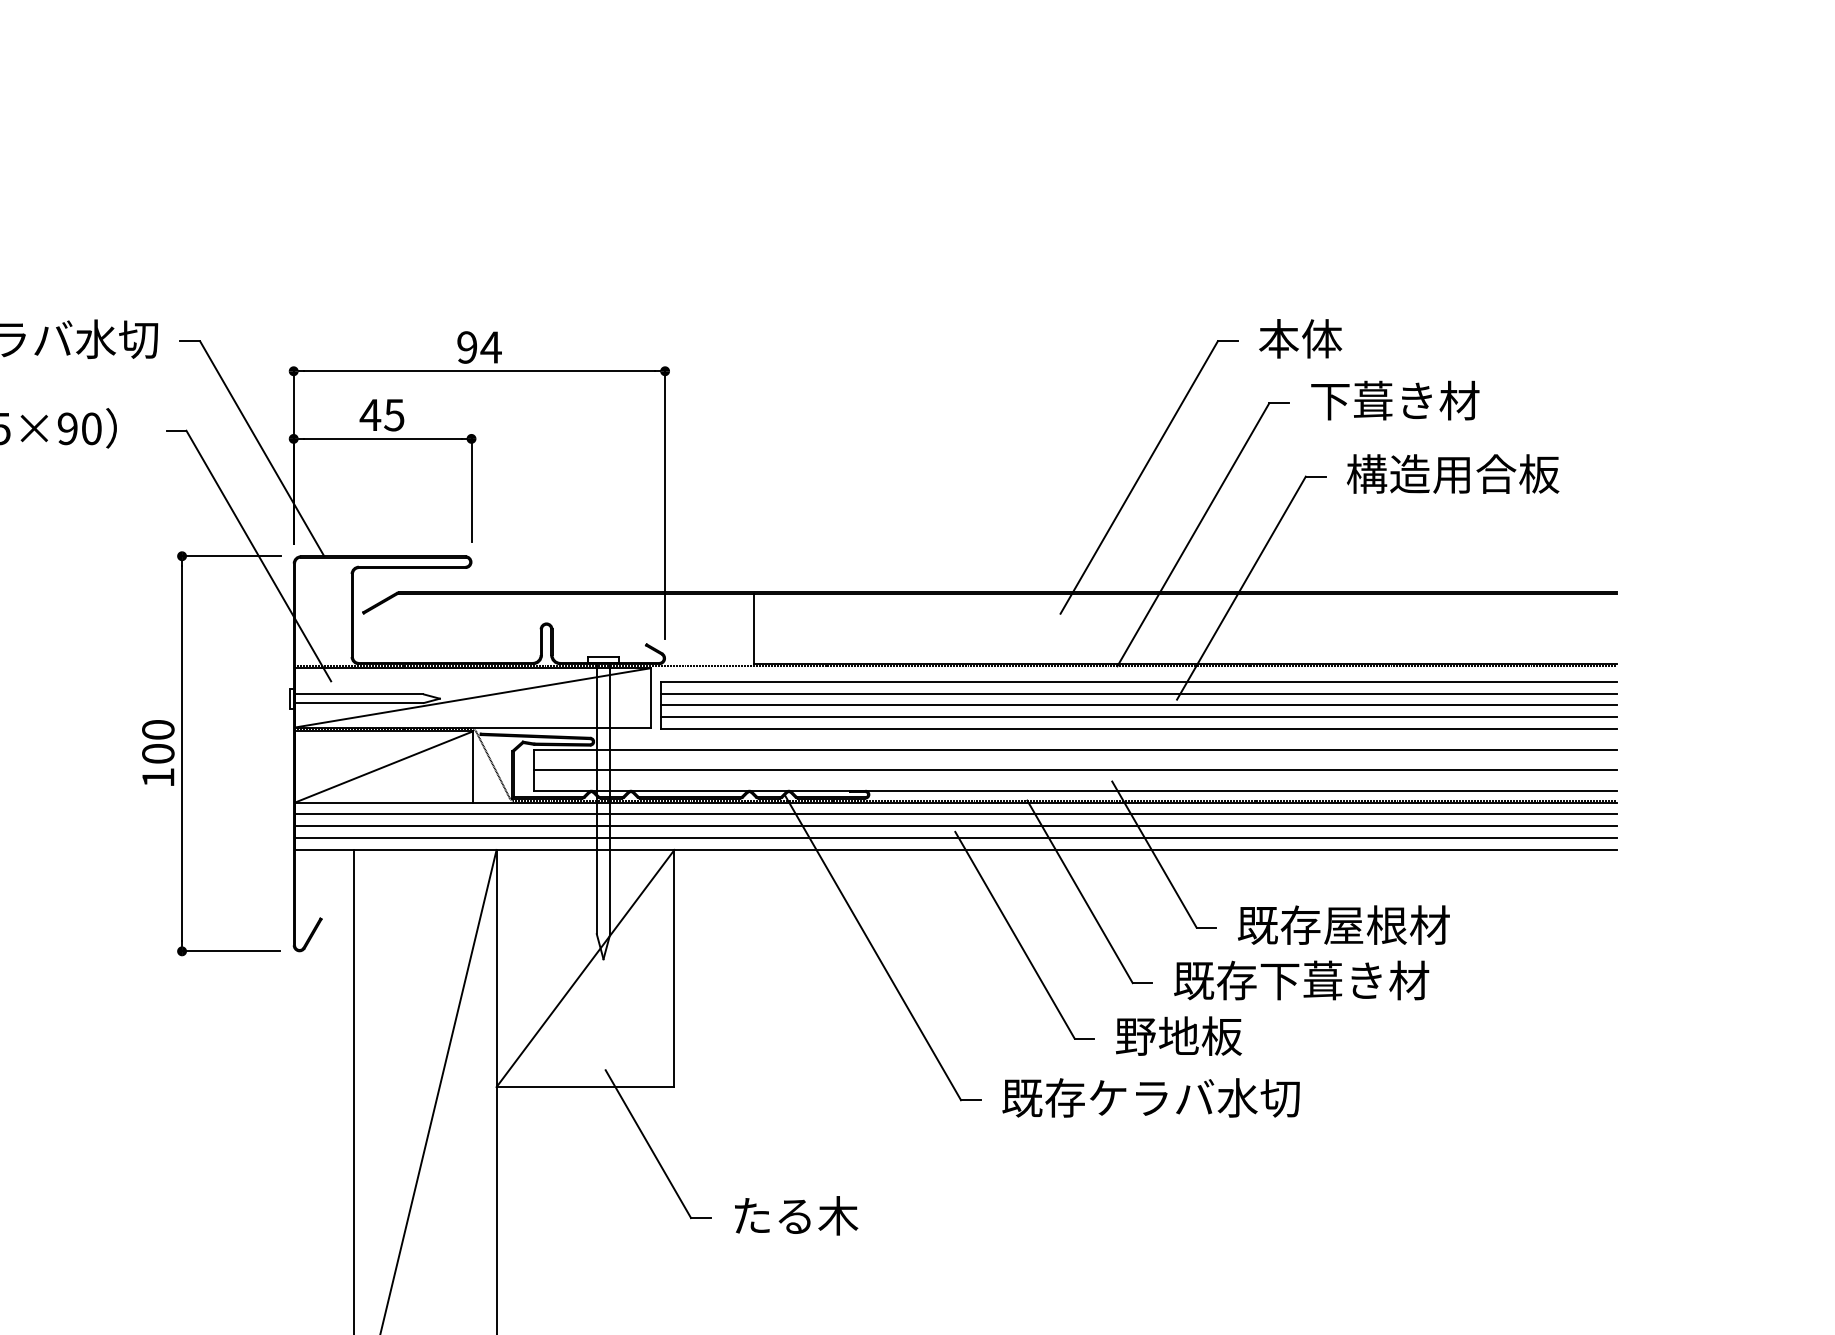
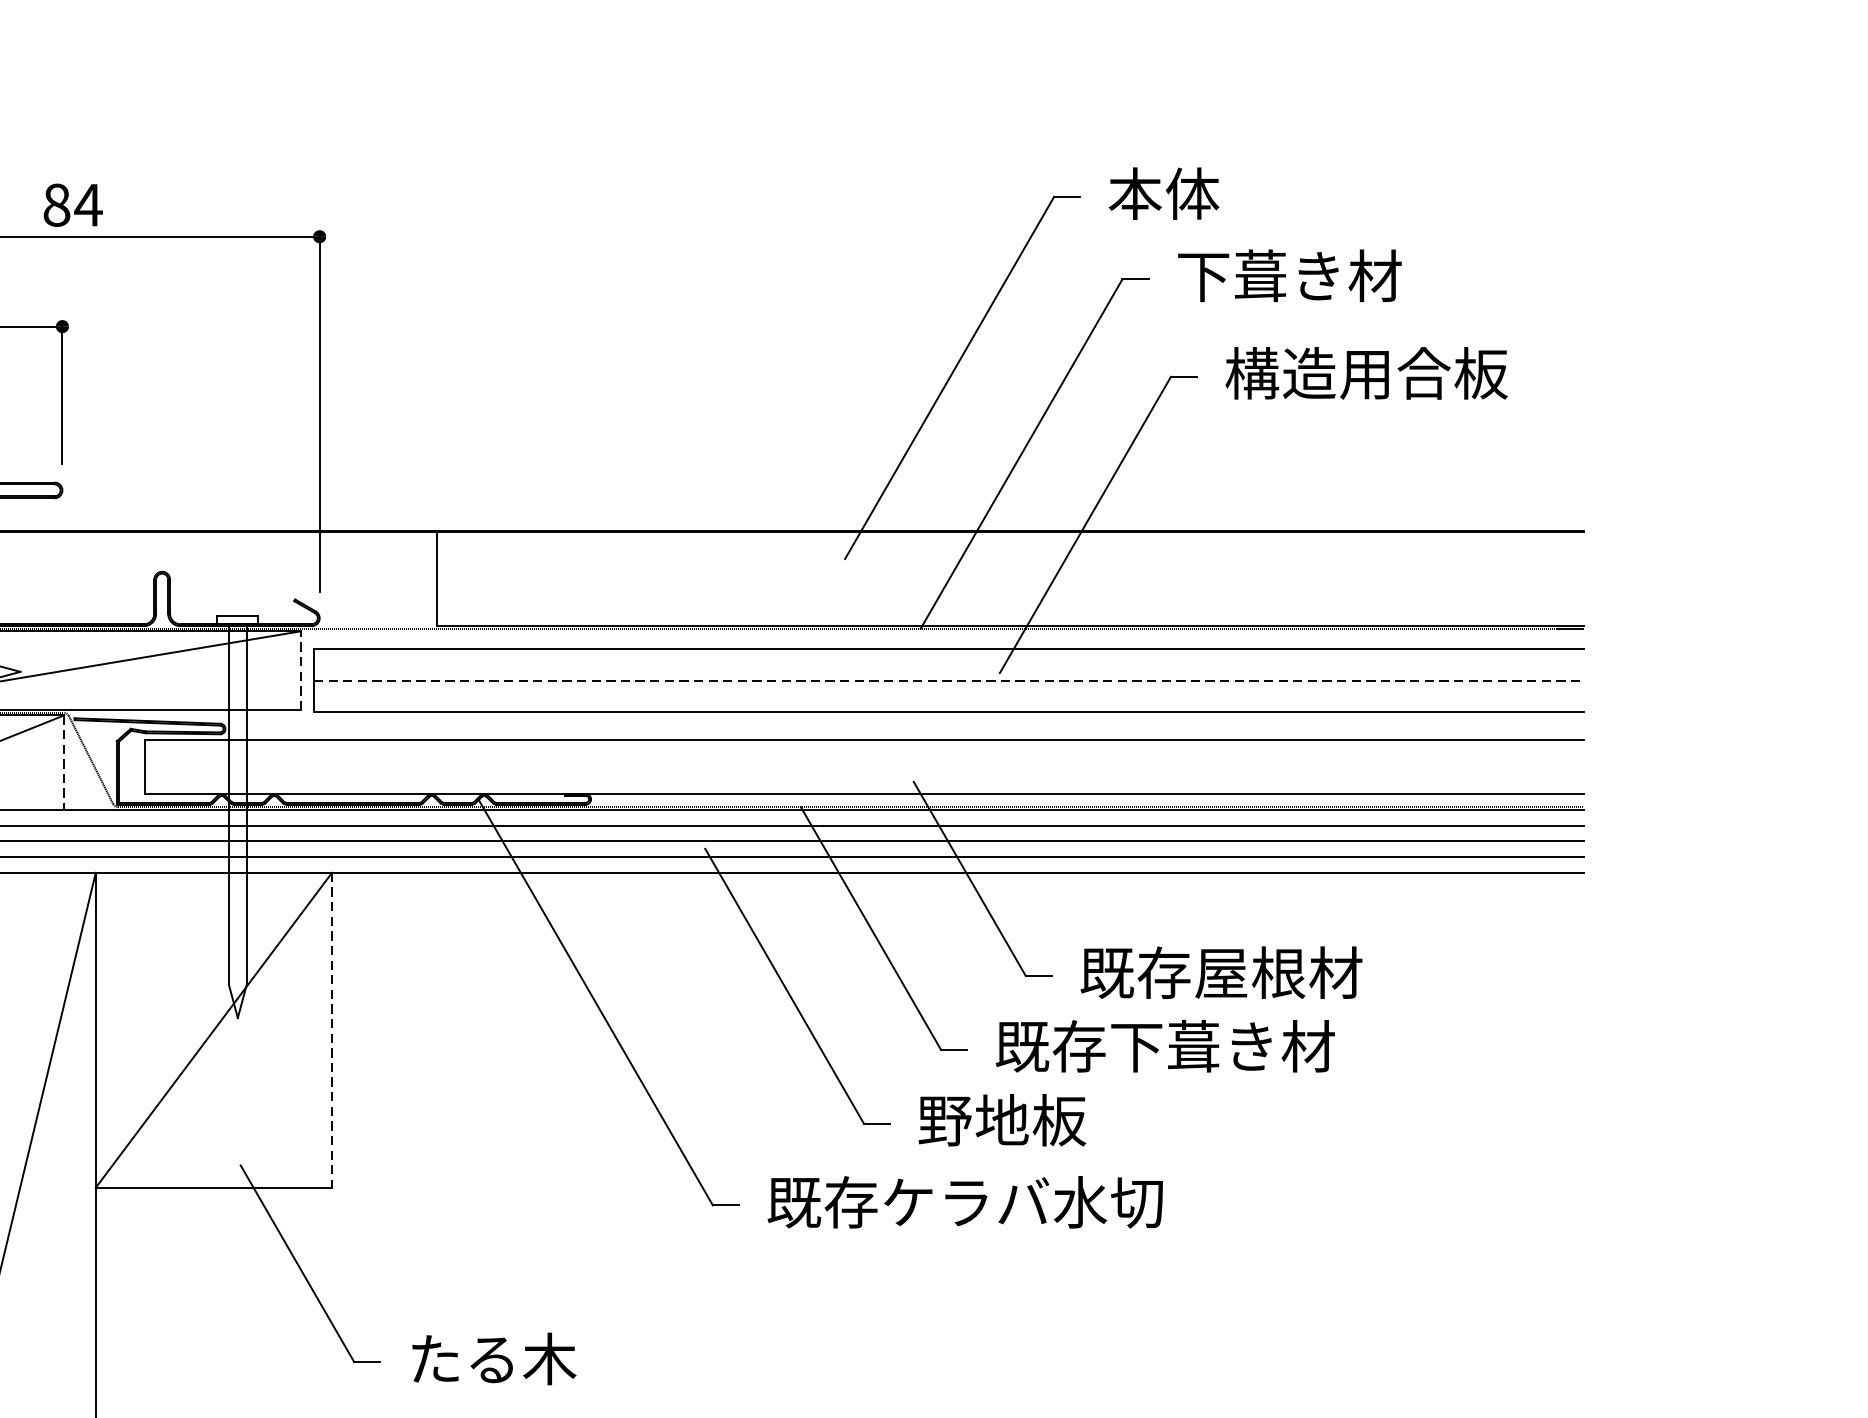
text: (467, 347) -> (57, 205), 94 -> 84
line: (1138, 693) -> (948, 664), removed
line: (650, 697) -> (300, 670), solid -> dashed
line: (1139, 705) -> (949, 680), solid -> dashed
line: (1138, 717) -> (948, 696), removed
line: (472, 767) -> (63, 763), solid -> dashed
line: (1074, 770) -> (863, 767), removed
line: (674, 968) -> (332, 1030), solid -> dashed

